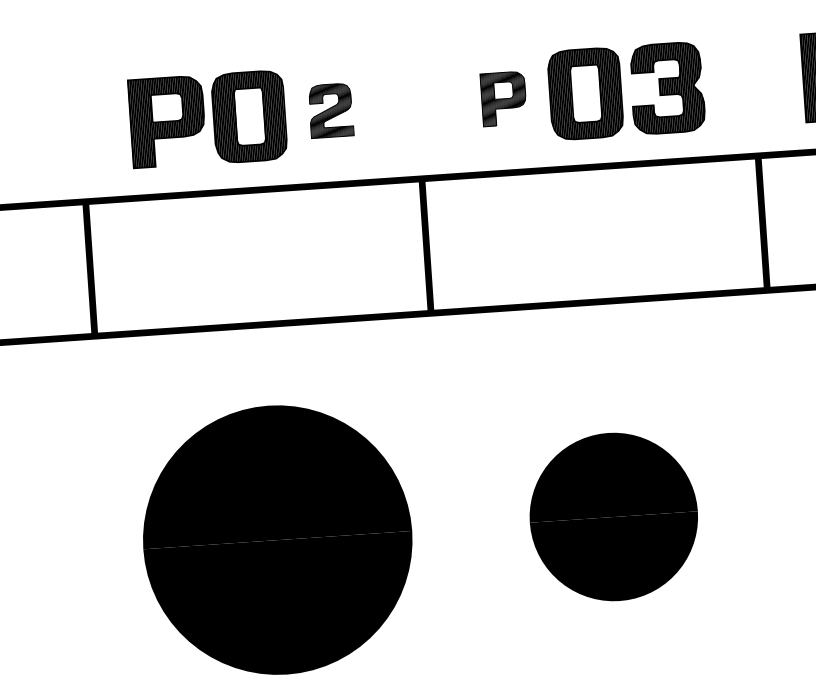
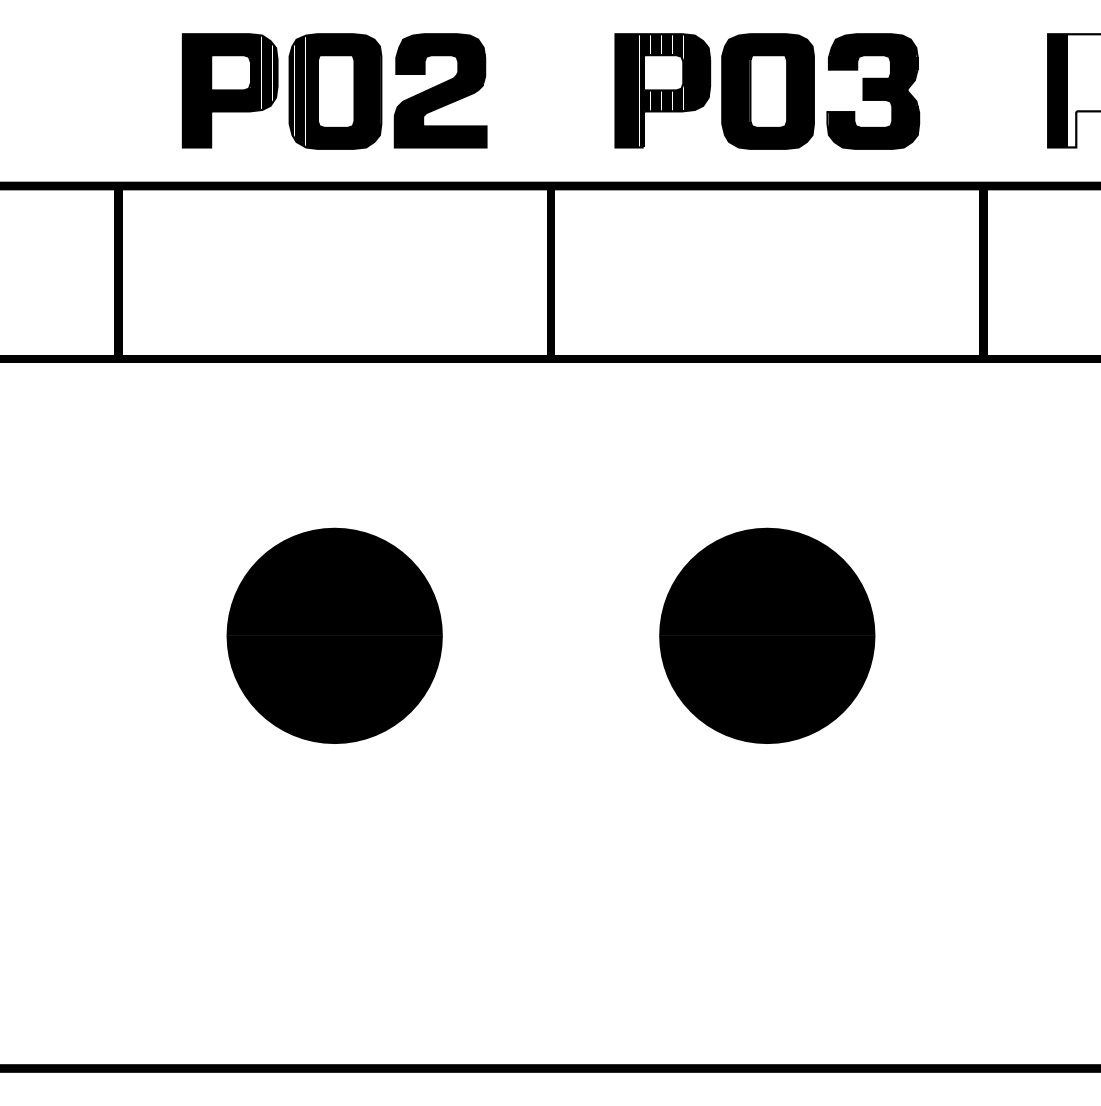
part: (503, 98) -> (662, 90), size x1.67
part: (330, 110) -> (440, 90), size x1.67
part: (277, 539) -> (334, 635), size x0.62

